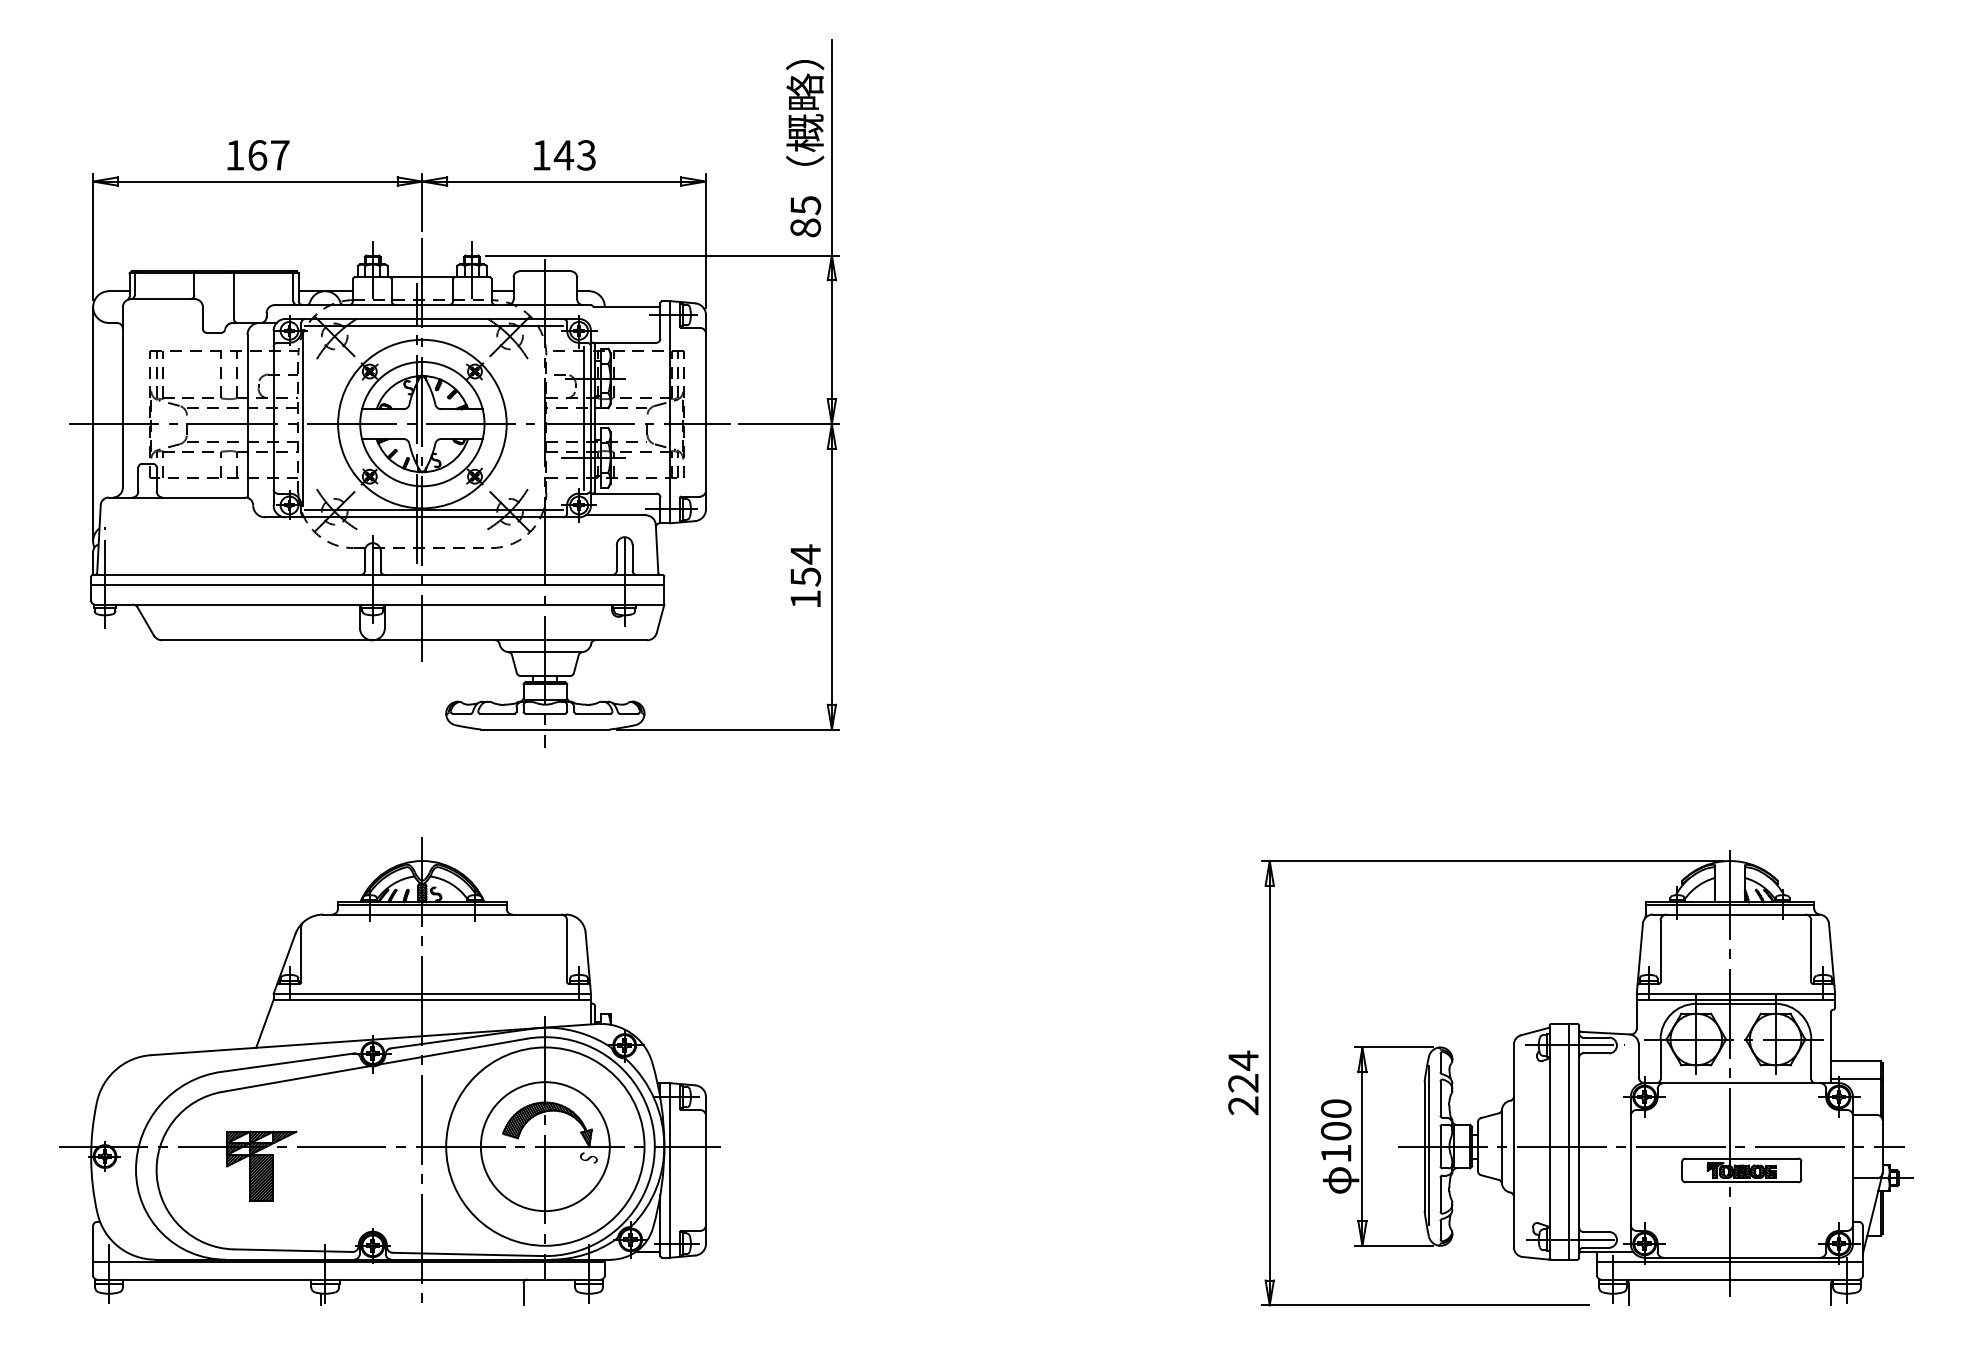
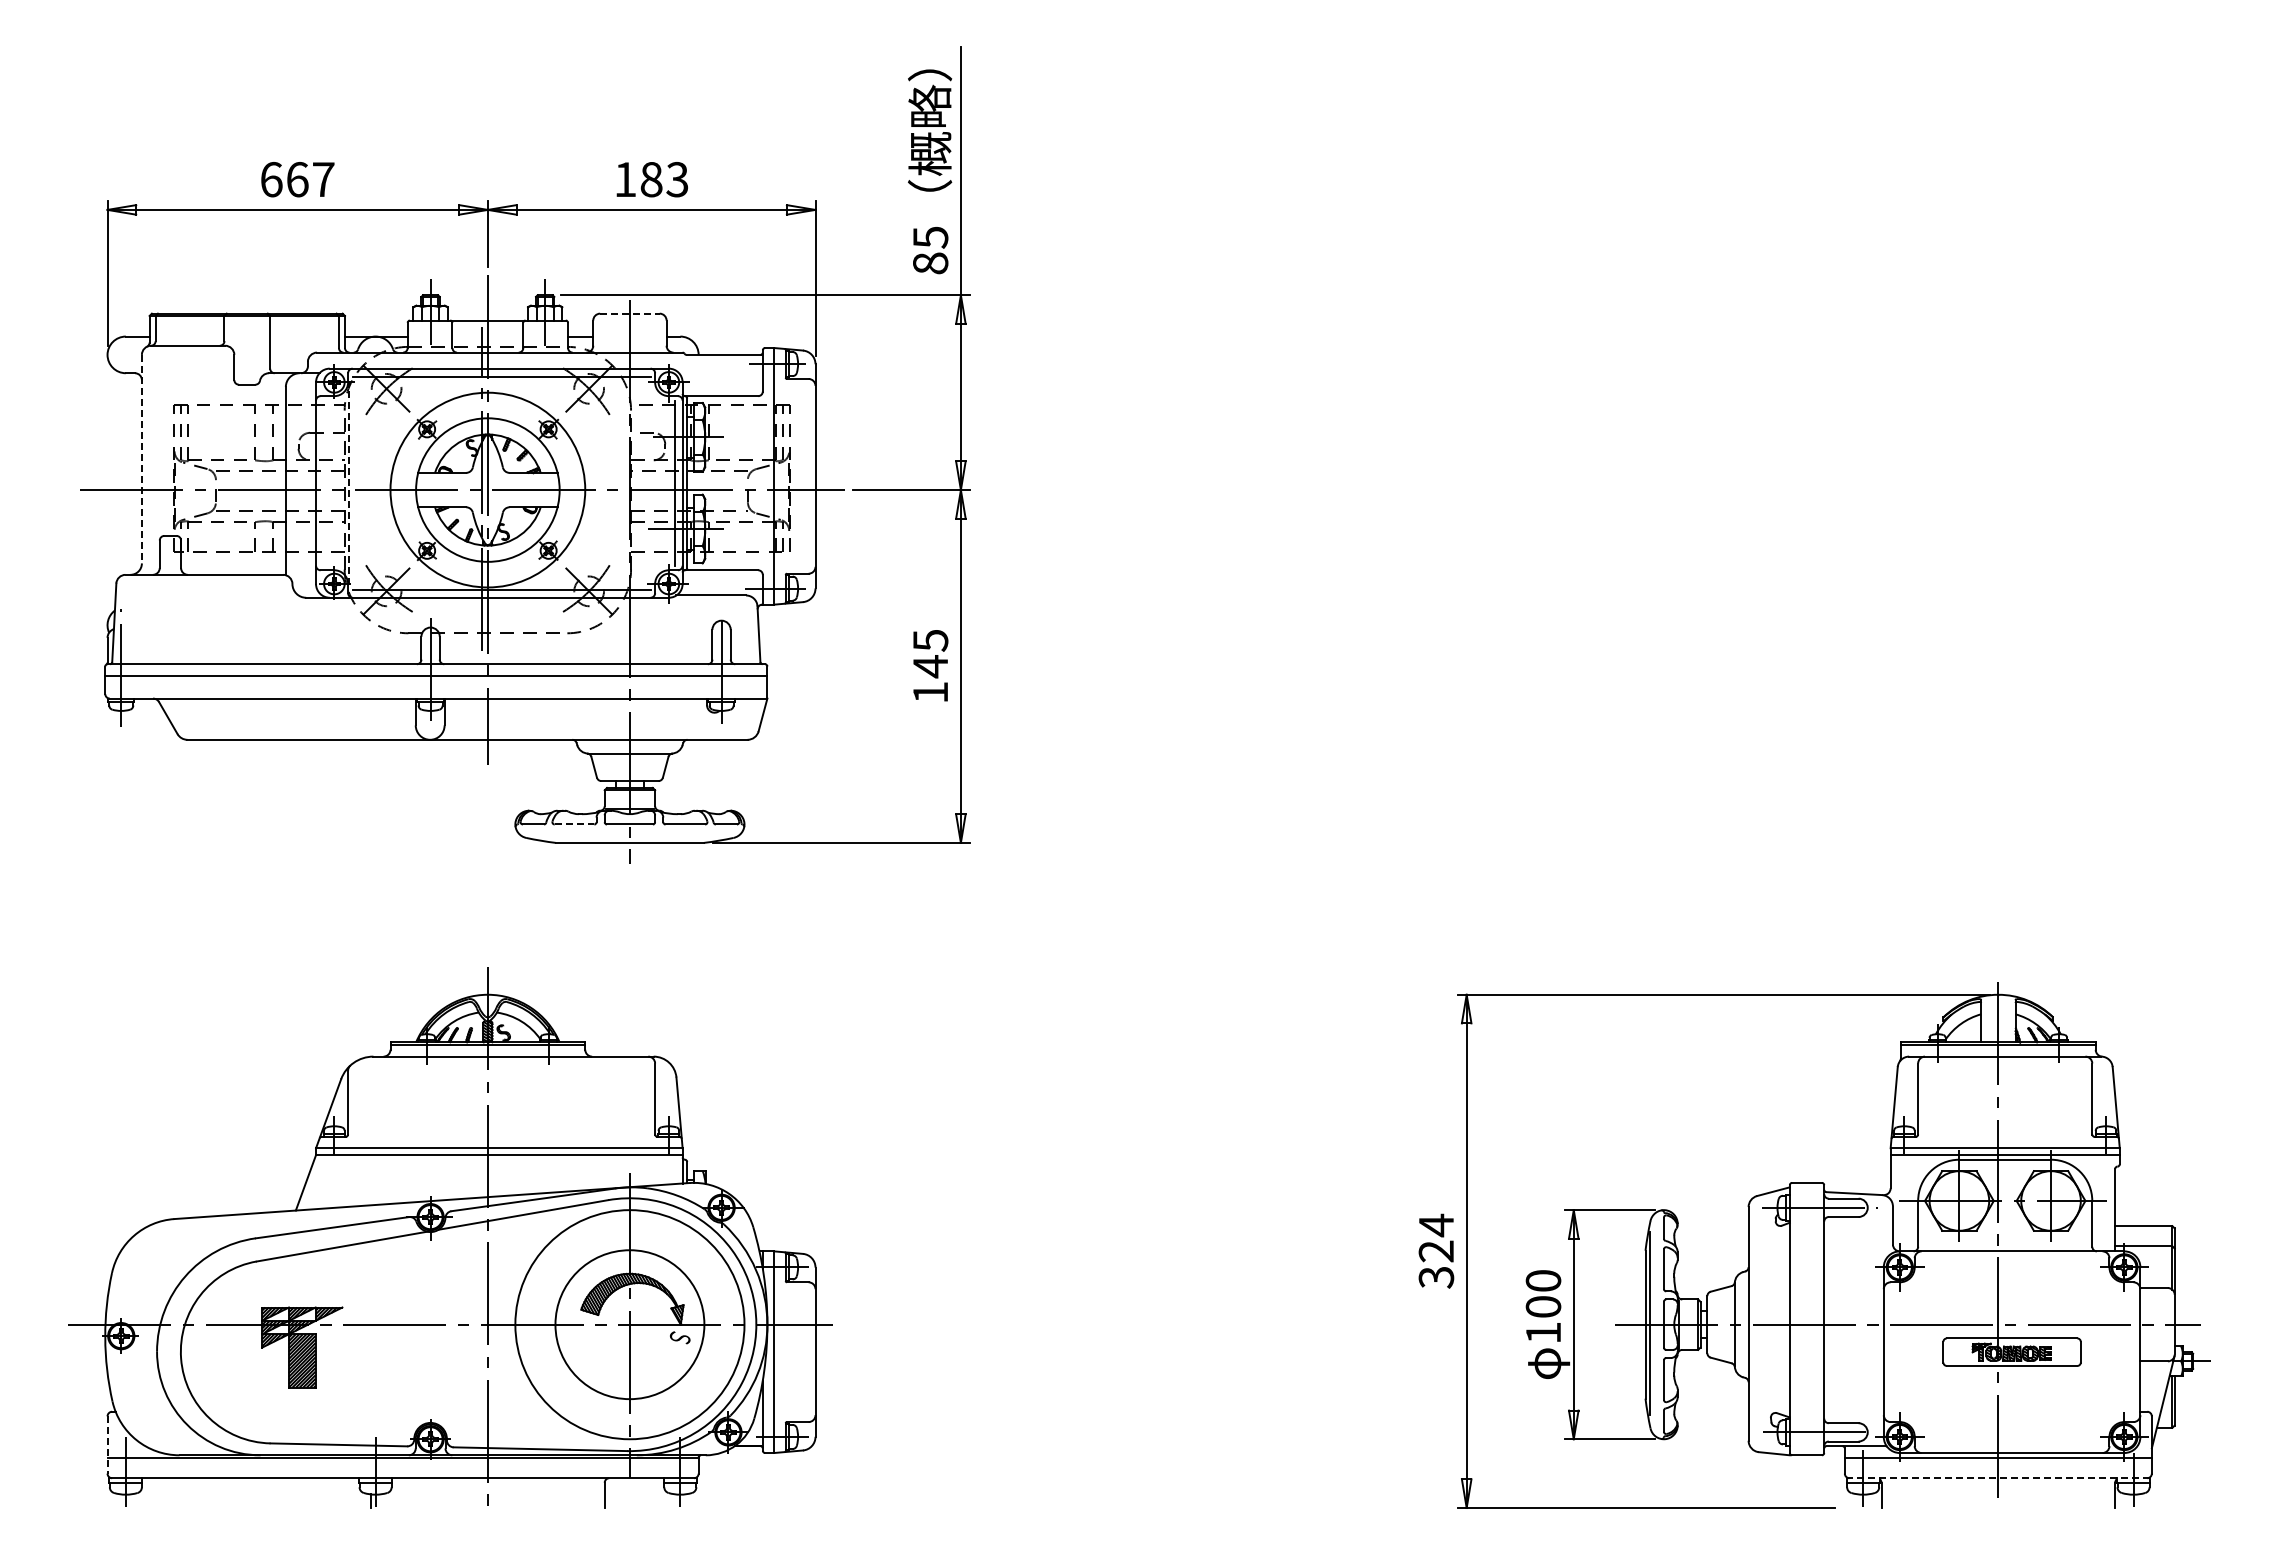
text: (235, 155) -> (271, 179), 167 -> 667
text: (564, 155) -> (651, 179), 143 -> 183
line: (544, 271) -> (629, 313), solid -> dashed
line: (122, 397) -> (141, 459), solid -> dashed
line: (302, 418) -> (349, 483), solid -> dashed
line: (93, 423) -> (107, 489), removed
text: (805, 565) -> (930, 653), 154 -> 145
line: (497, 713) -> (574, 824), solid -> dashed
text: (1243, 1105) -> (1436, 1277), 224 -> 324
line: (1569, 1141) -> (1812, 1318), removed
line: (93, 1250) -> (107, 1444), solid -> dashed
line: (1730, 1279) -> (1998, 1478), solid -> dashed

